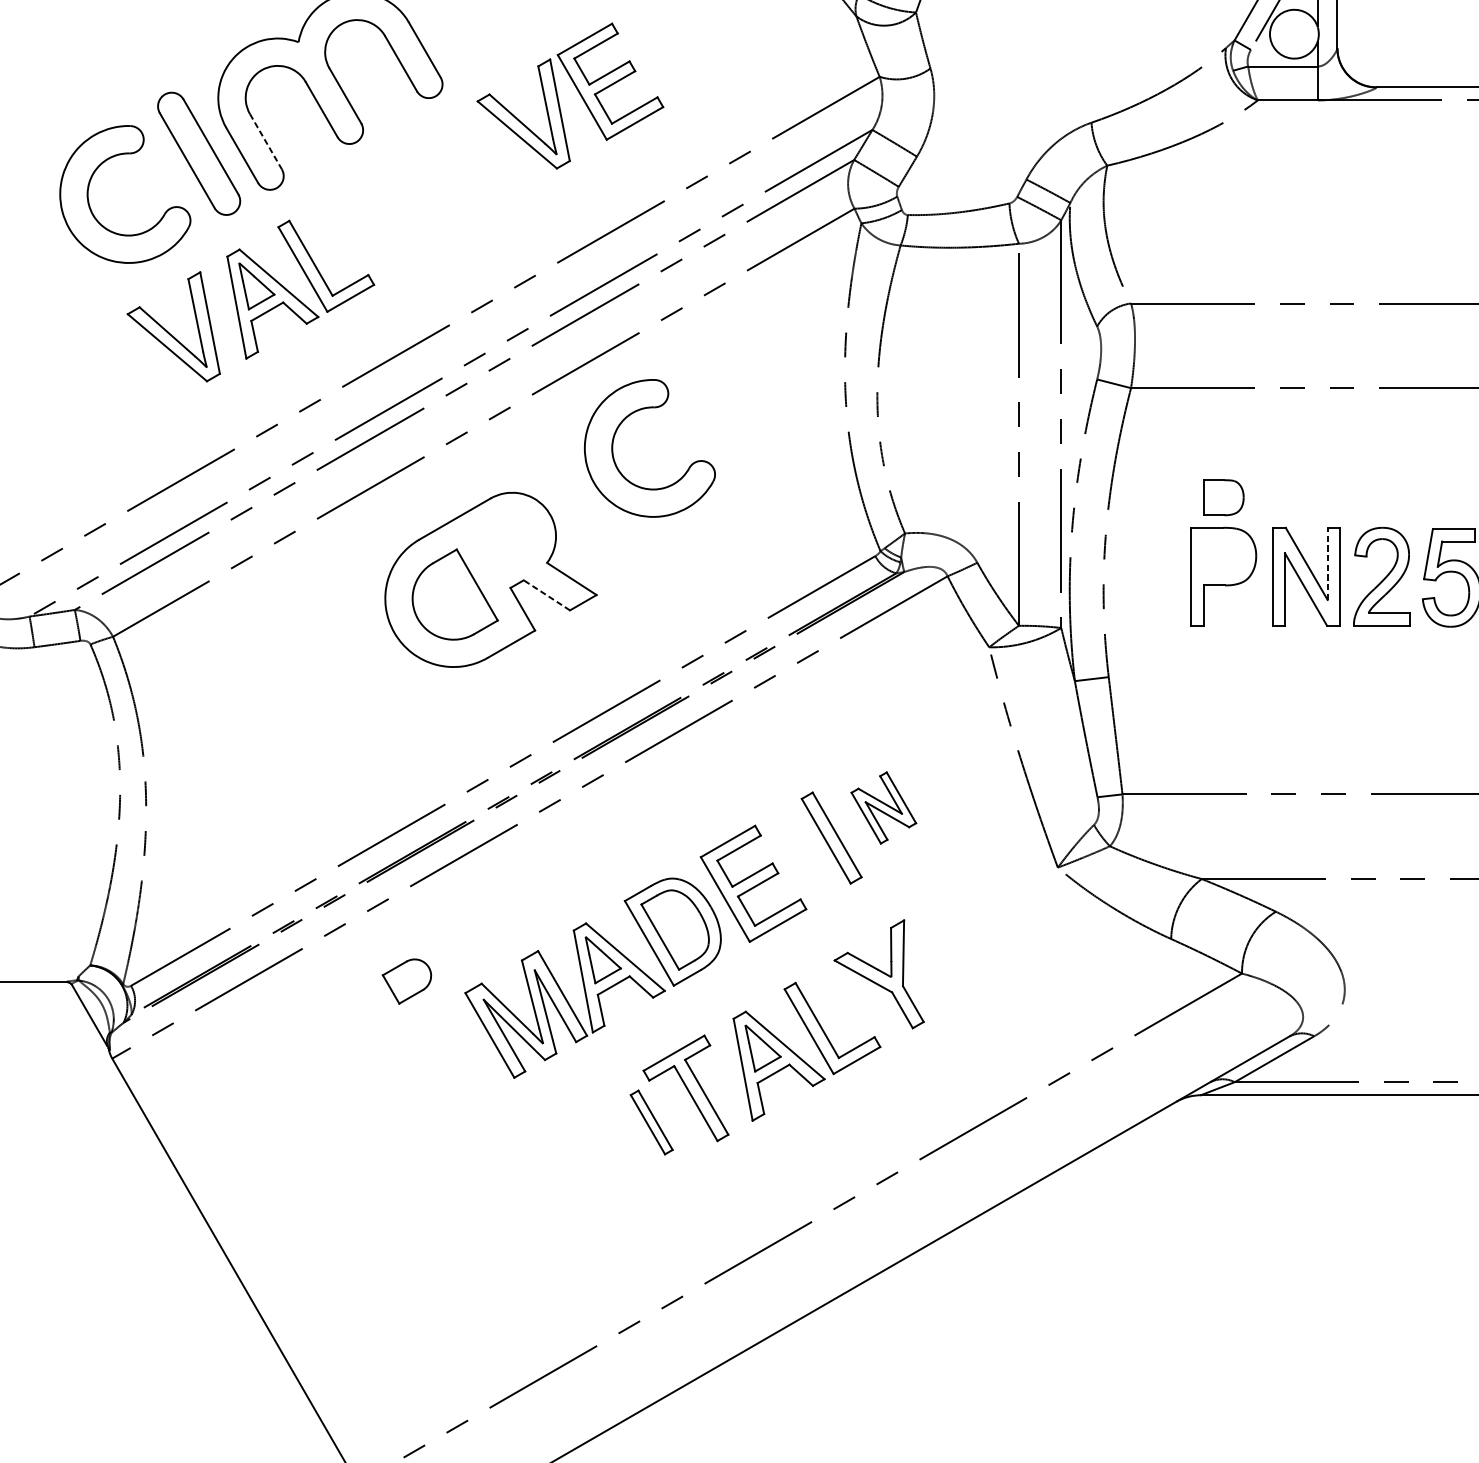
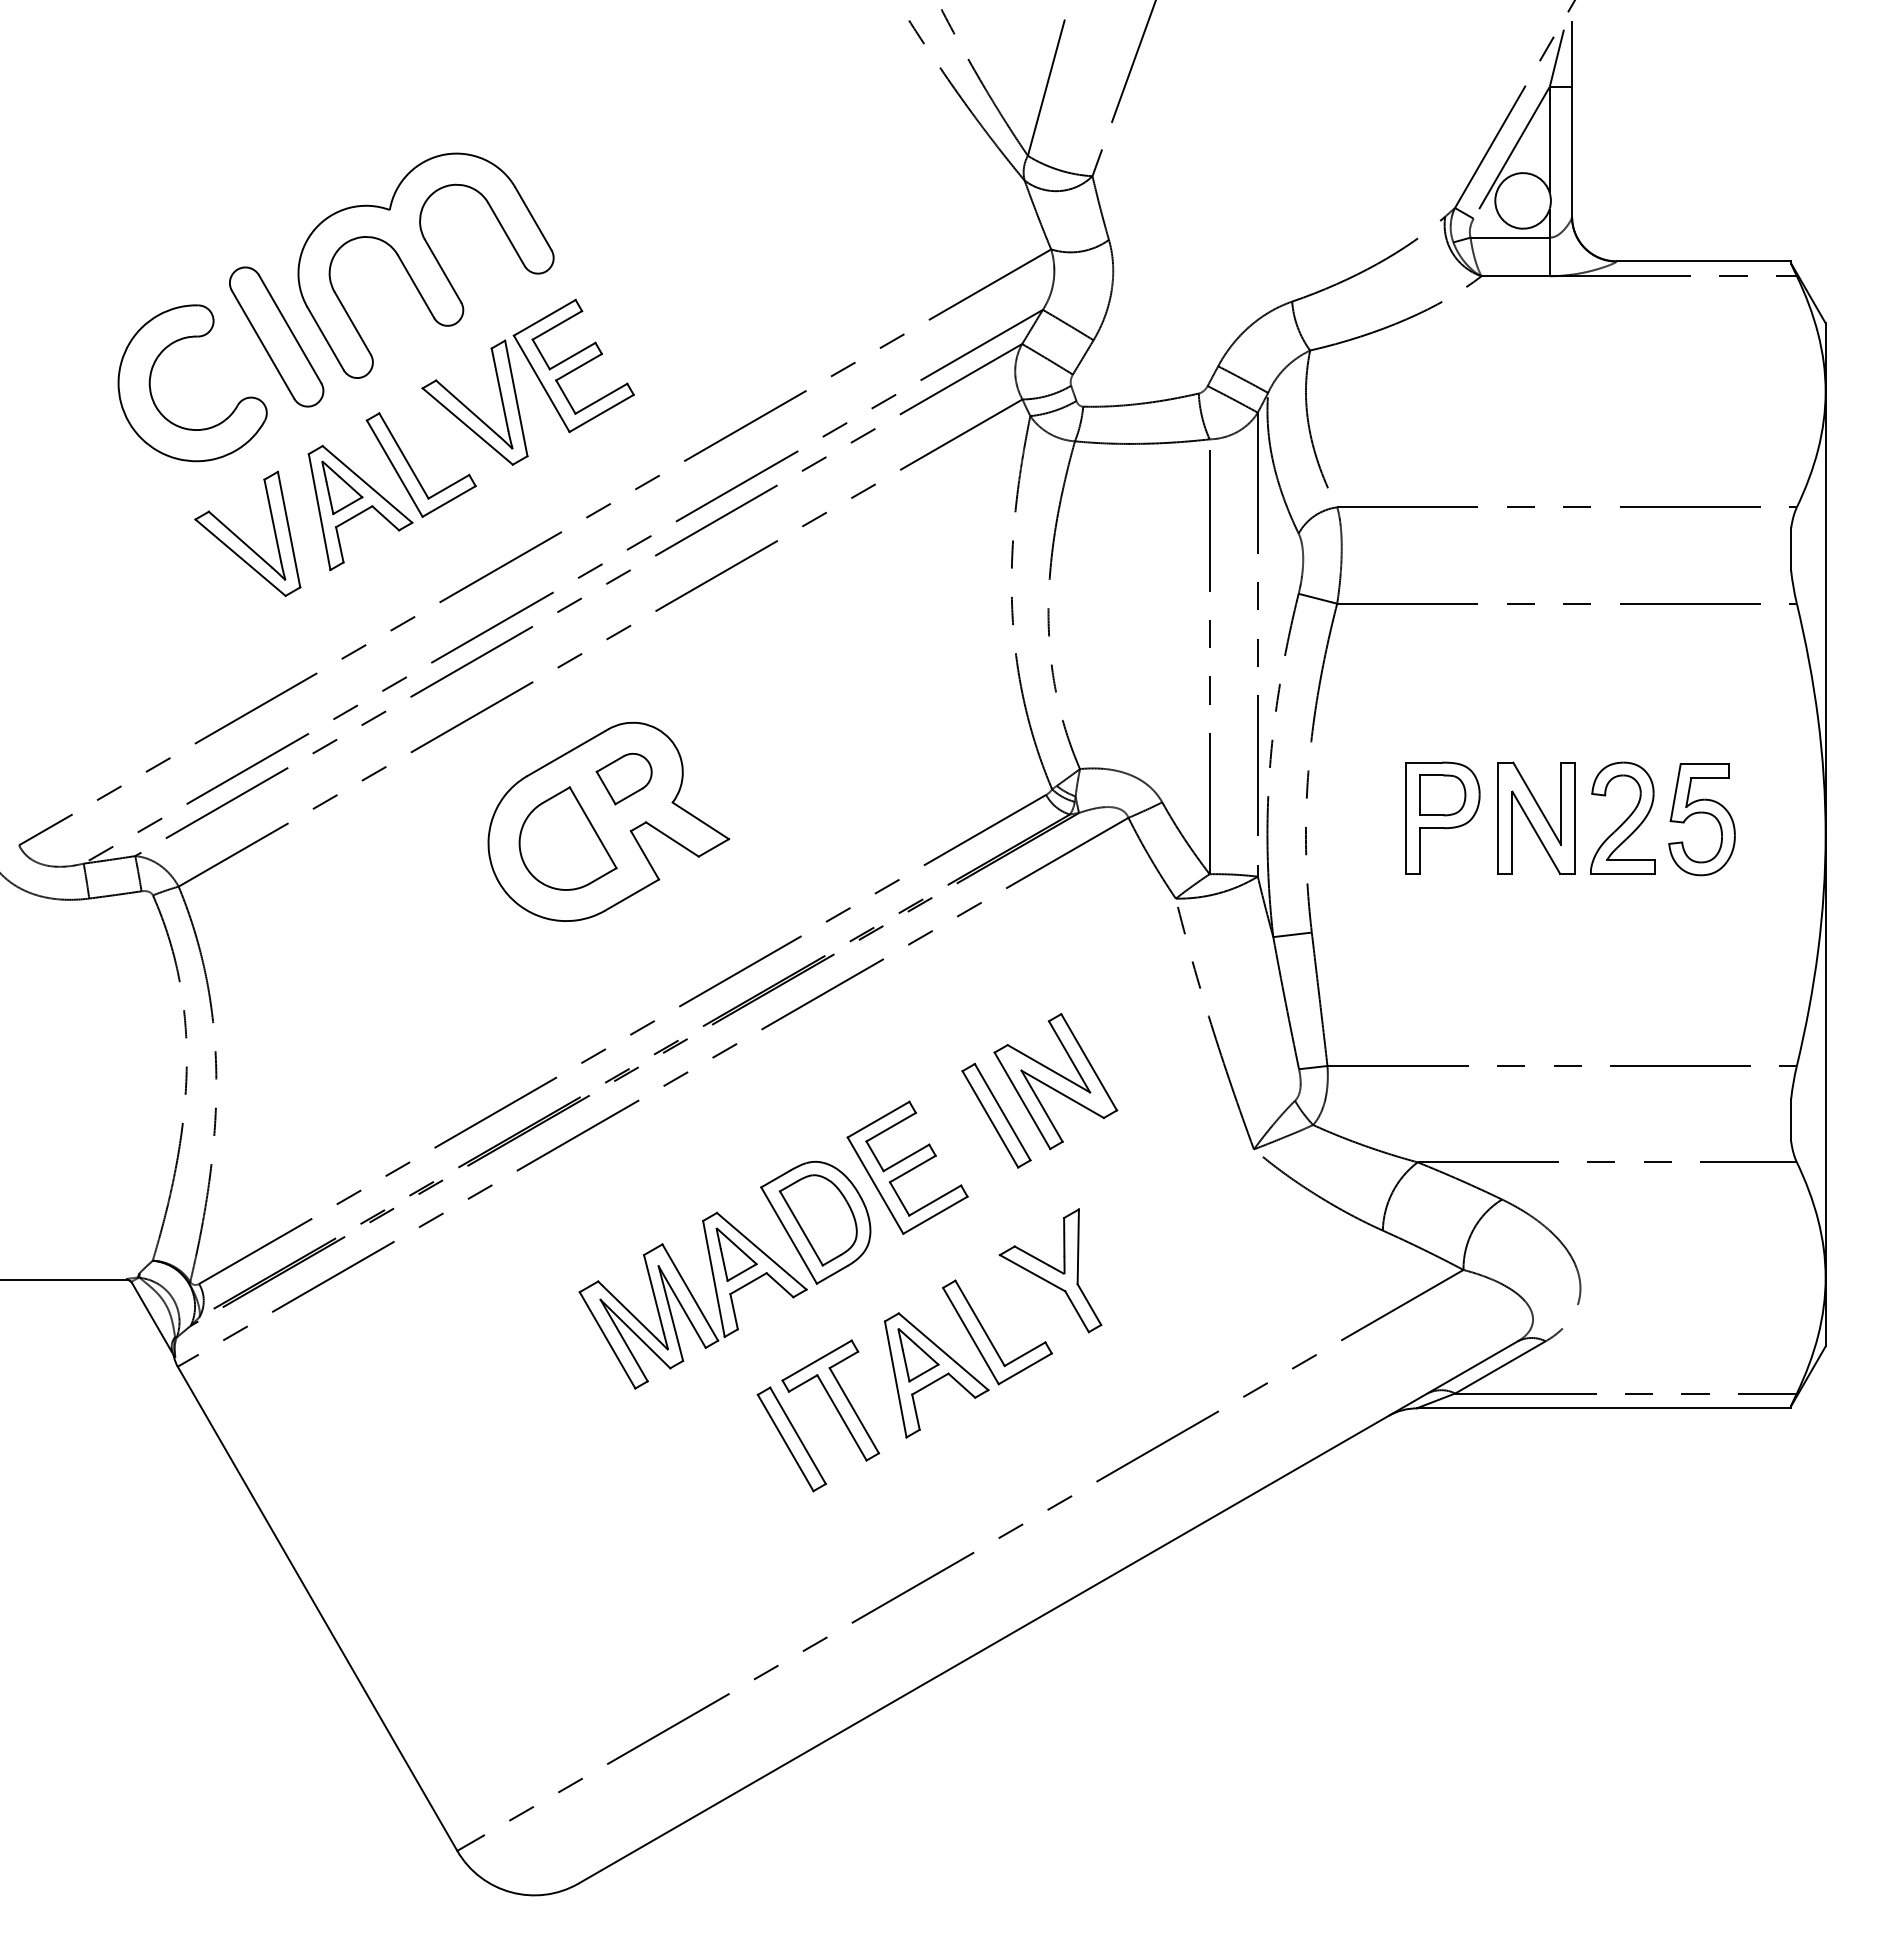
part: (576, 90) -> (535, 375), moved
line: (265, 141) -> (352, 323), dashed -> solid
part: (613, 443) -> (748, 666), removed
part: (1223, 497) -> (1442, 795), moved
line: (1327, 563) -> (1560, 803), dashed -> solid
line: (546, 595) -> (672, 839), dashed -> solid
part: (883, 807) -> (1055, 1081), size x1.67
part: (406, 981) -> (623, 778), moved
part: (651, 1122) -> (791, 1439), size x1.43

